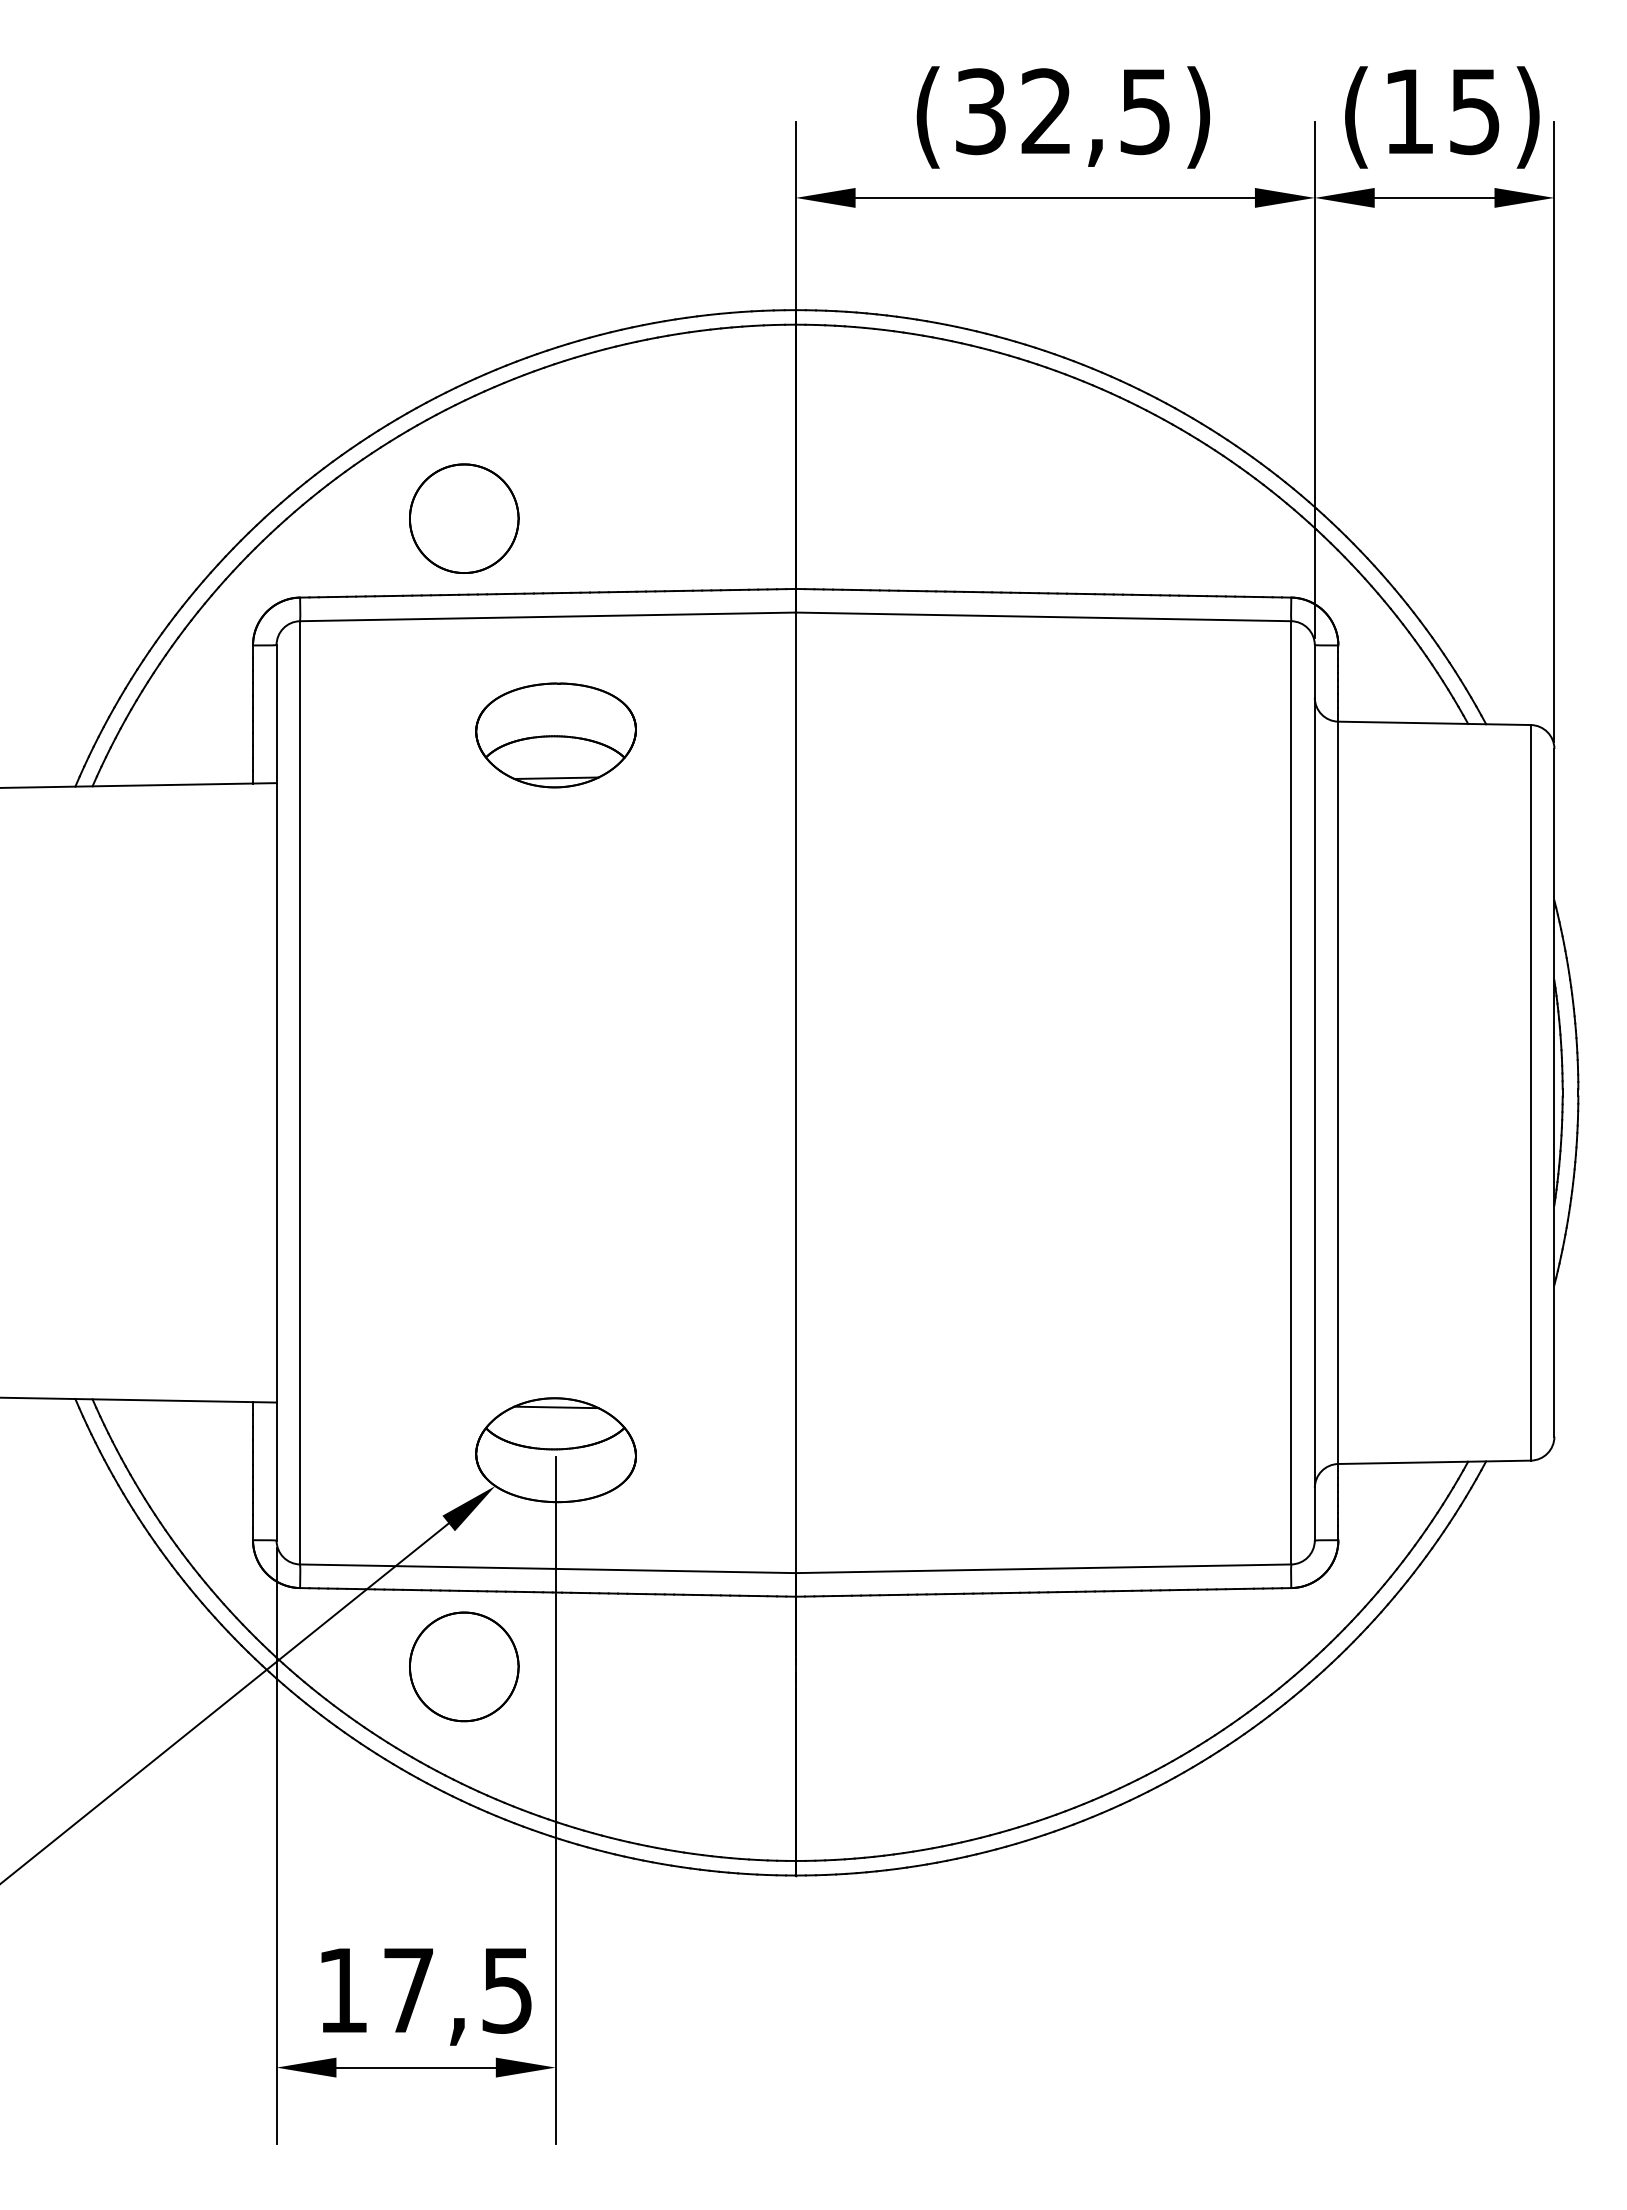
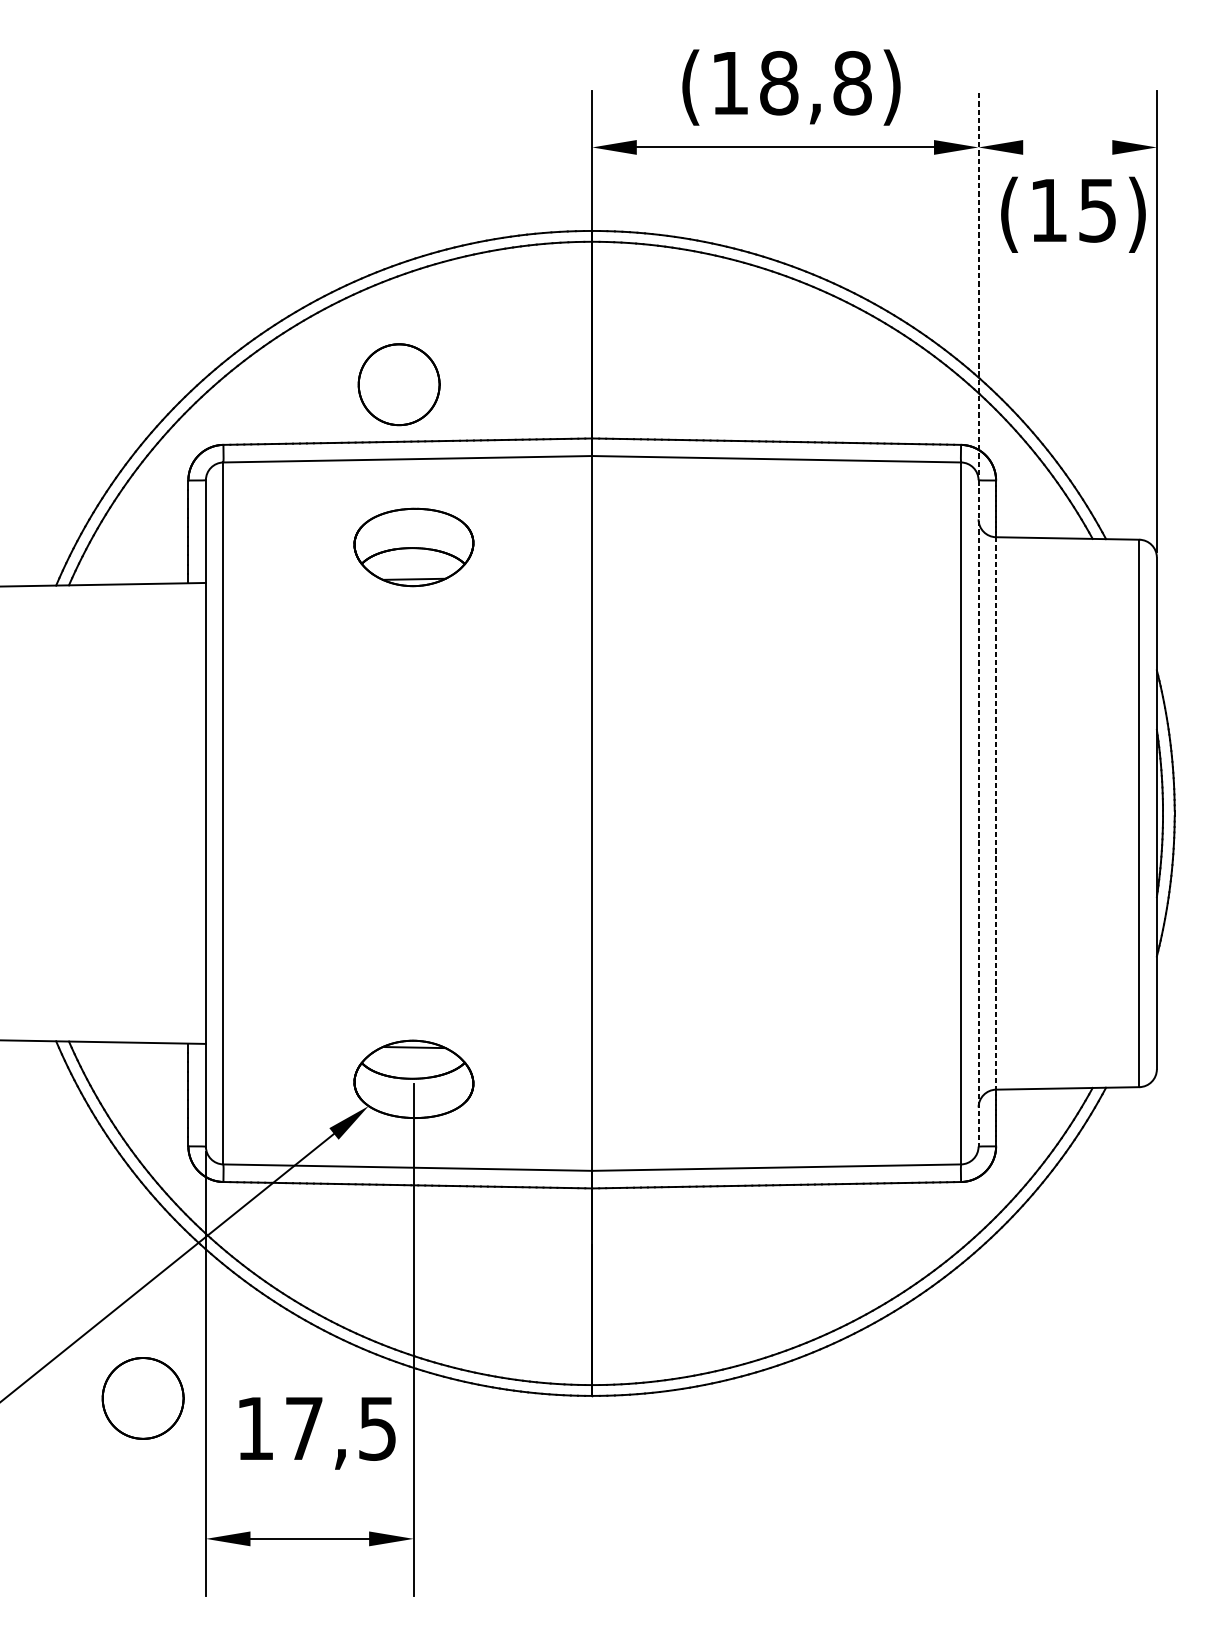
text: (1063, 111) -> (791, 83), (32,5) -> (18,8)
text: (1442, 117) -> (1073, 214), moved
line: (1434, 197) -> (1067, 147), removed
line: (1314, 379) -> (978, 282), solid -> dashed
part: (464, 518) -> (399, 384), moved
line: (1314, 1092) -> (978, 813), solid -> dashed
line: (1338, 1093) -> (996, 813), solid -> dashed
part: (464, 1666) -> (143, 1398), moved
text: (426, 1996) -> (317, 1433), moved

